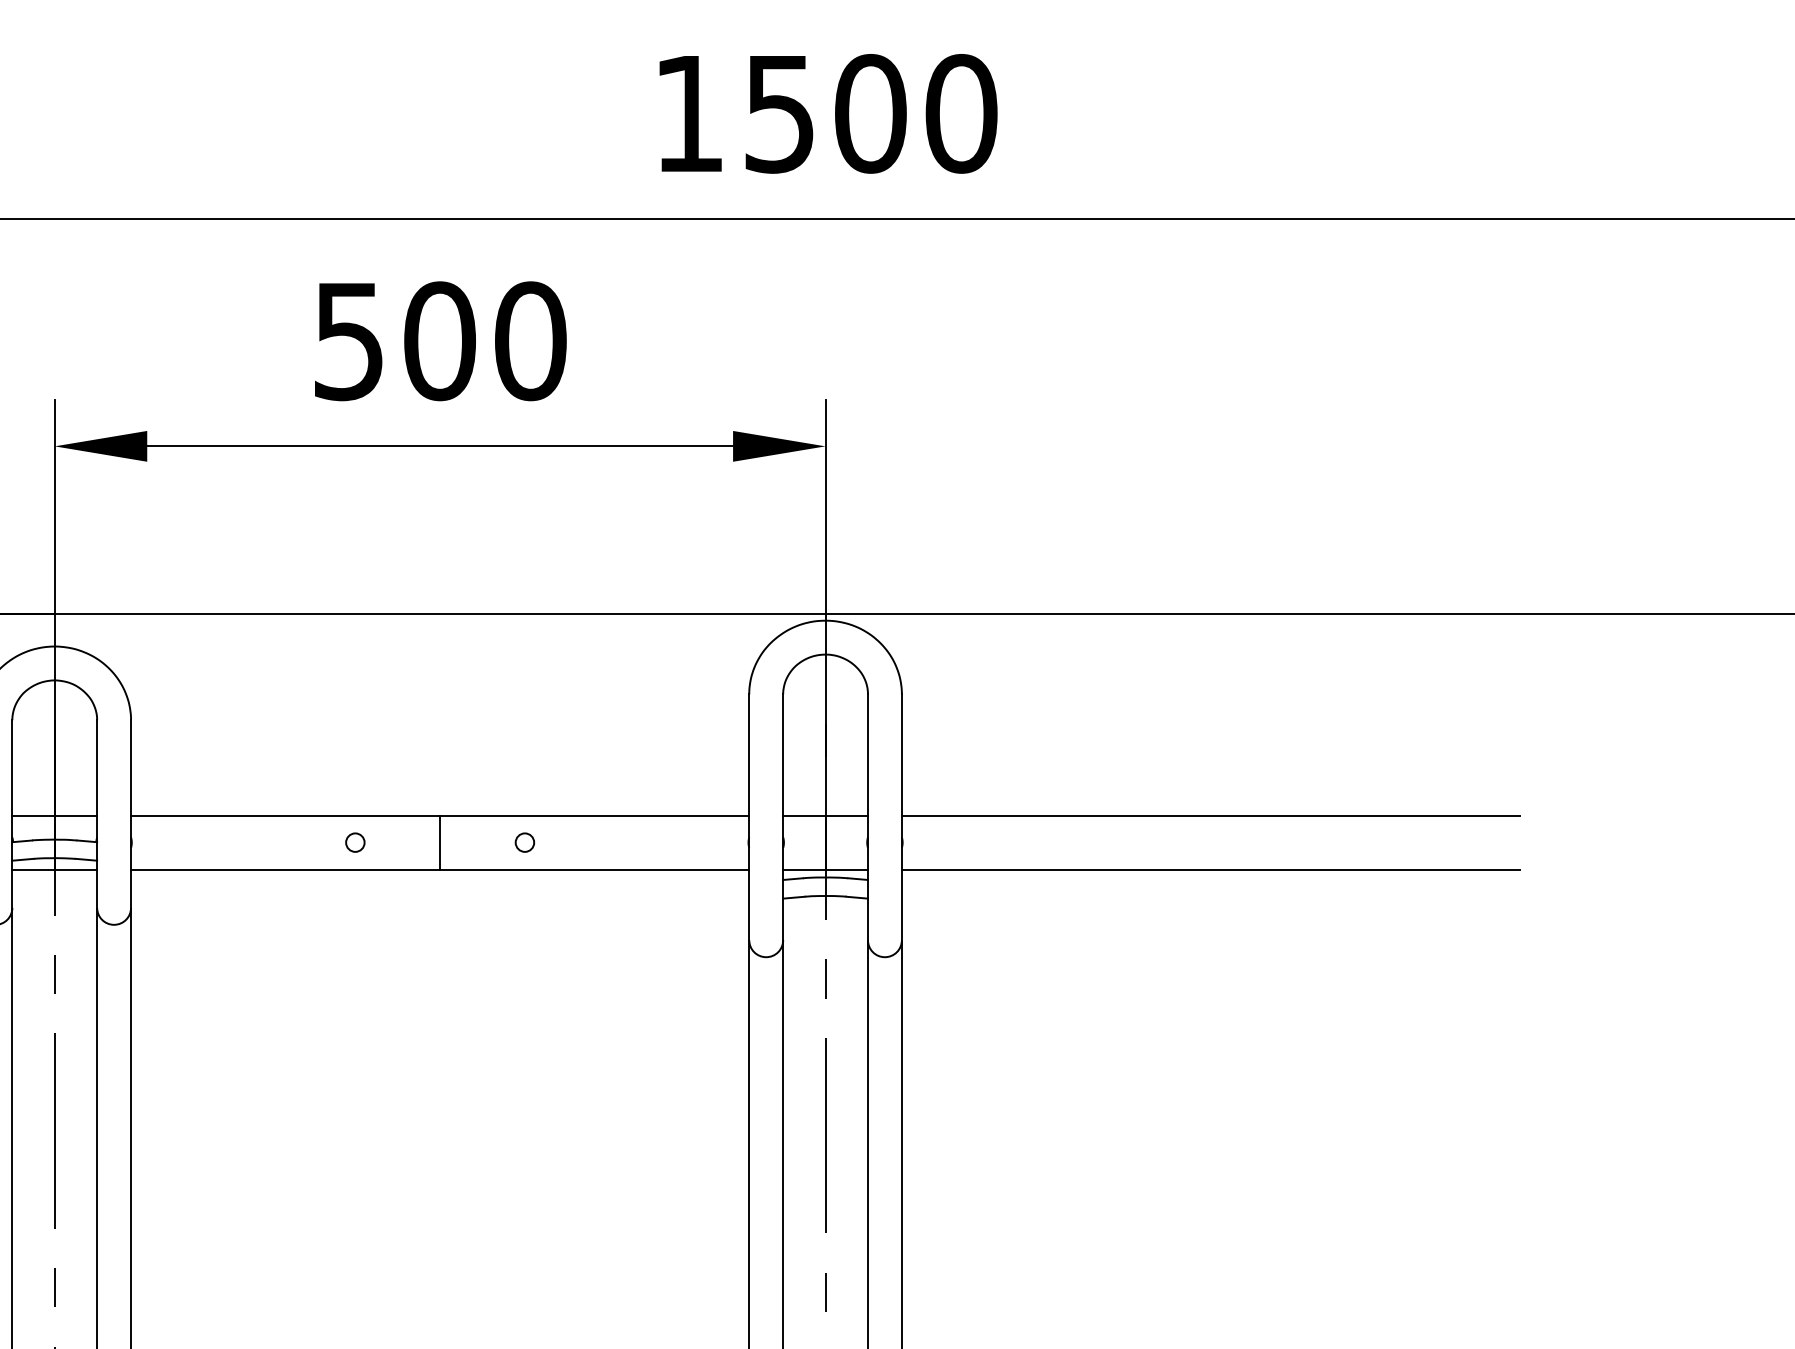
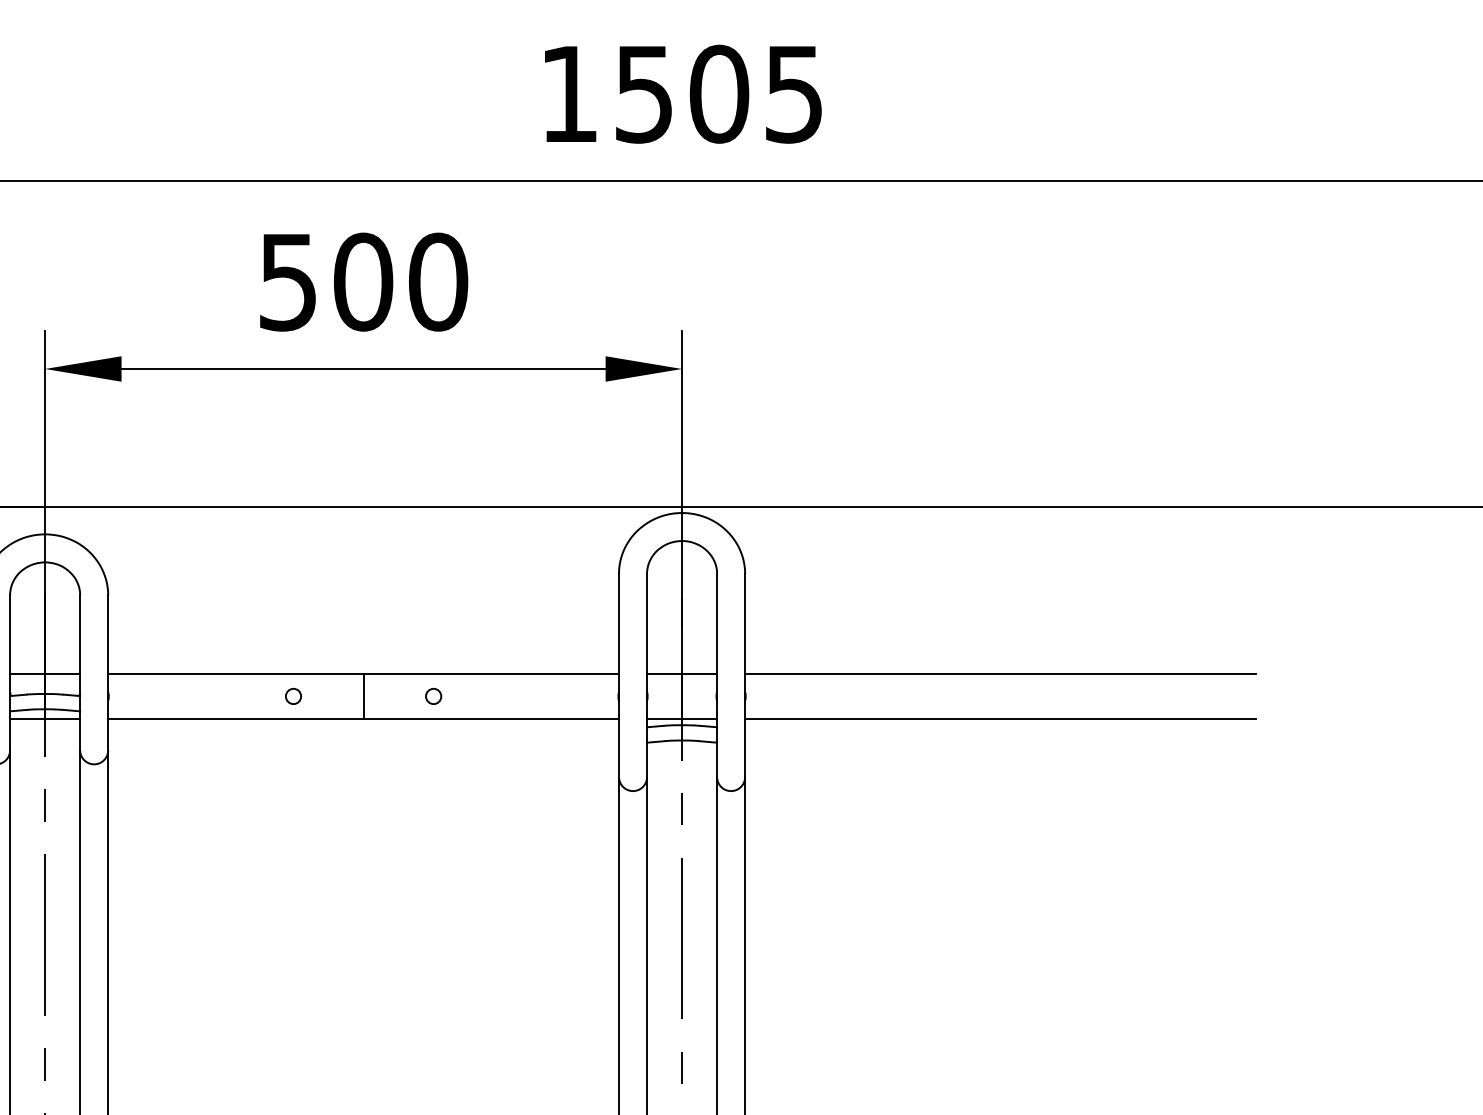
text: (961, 113) -> (794, 93), 1500 -> 1505

